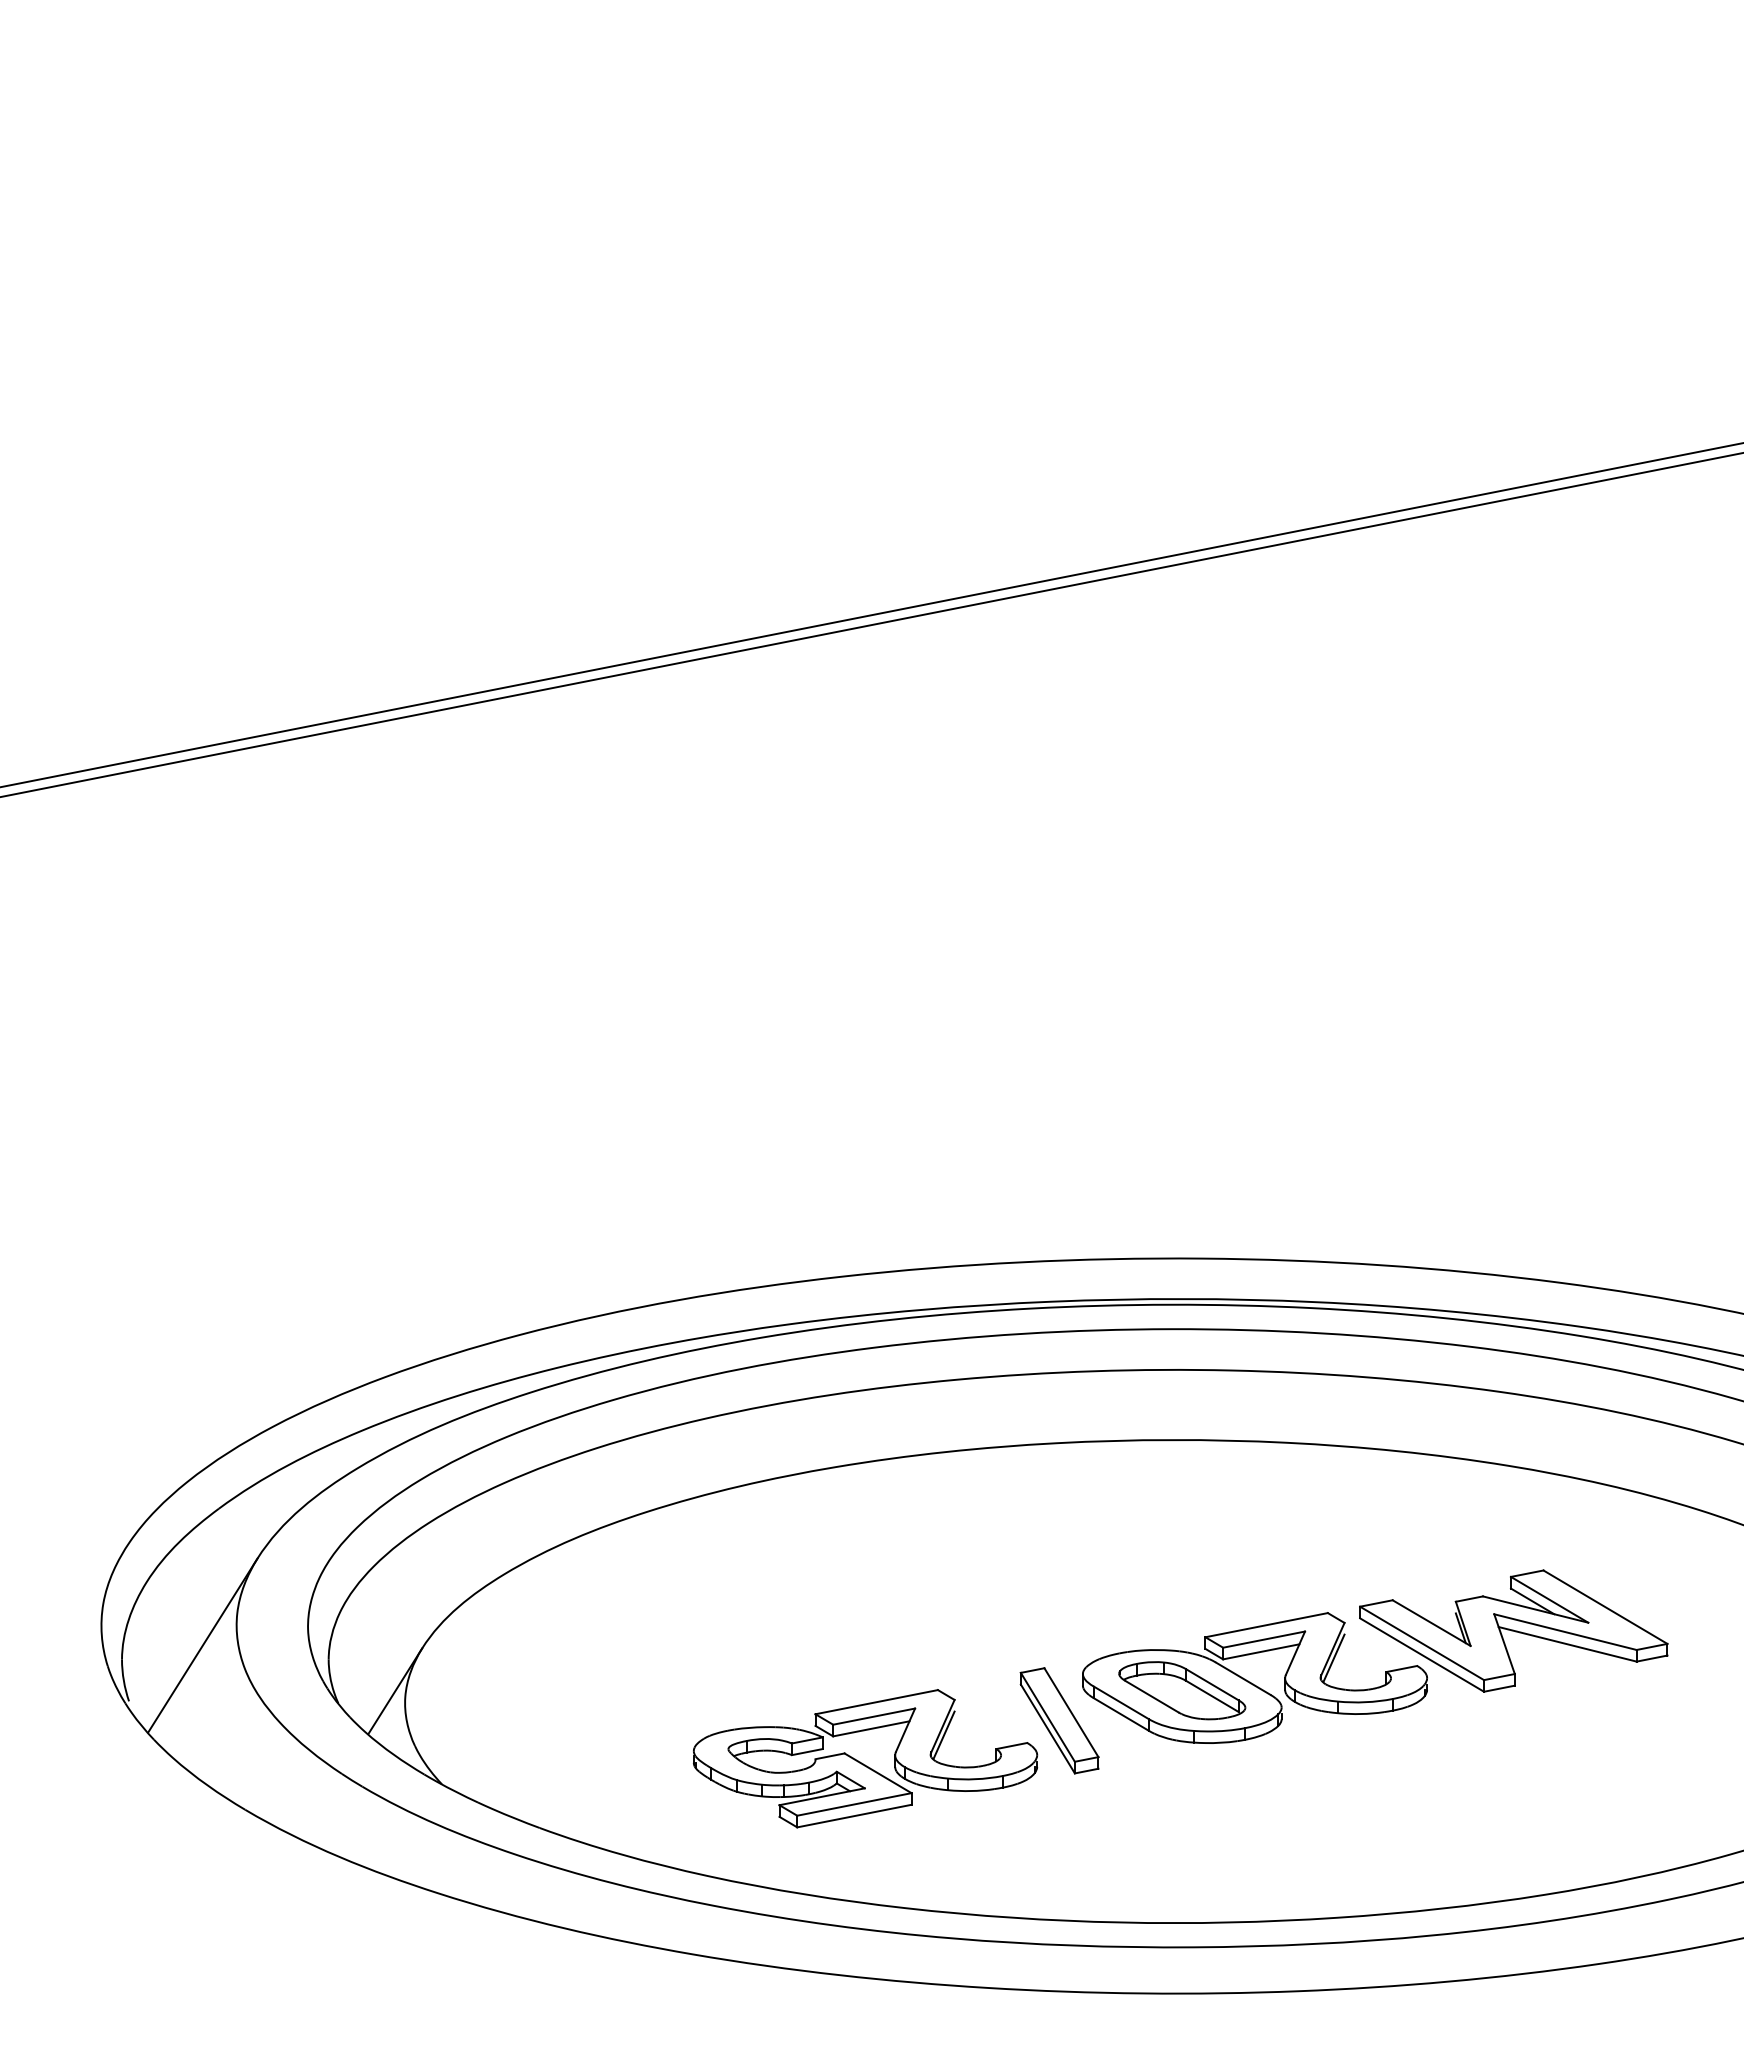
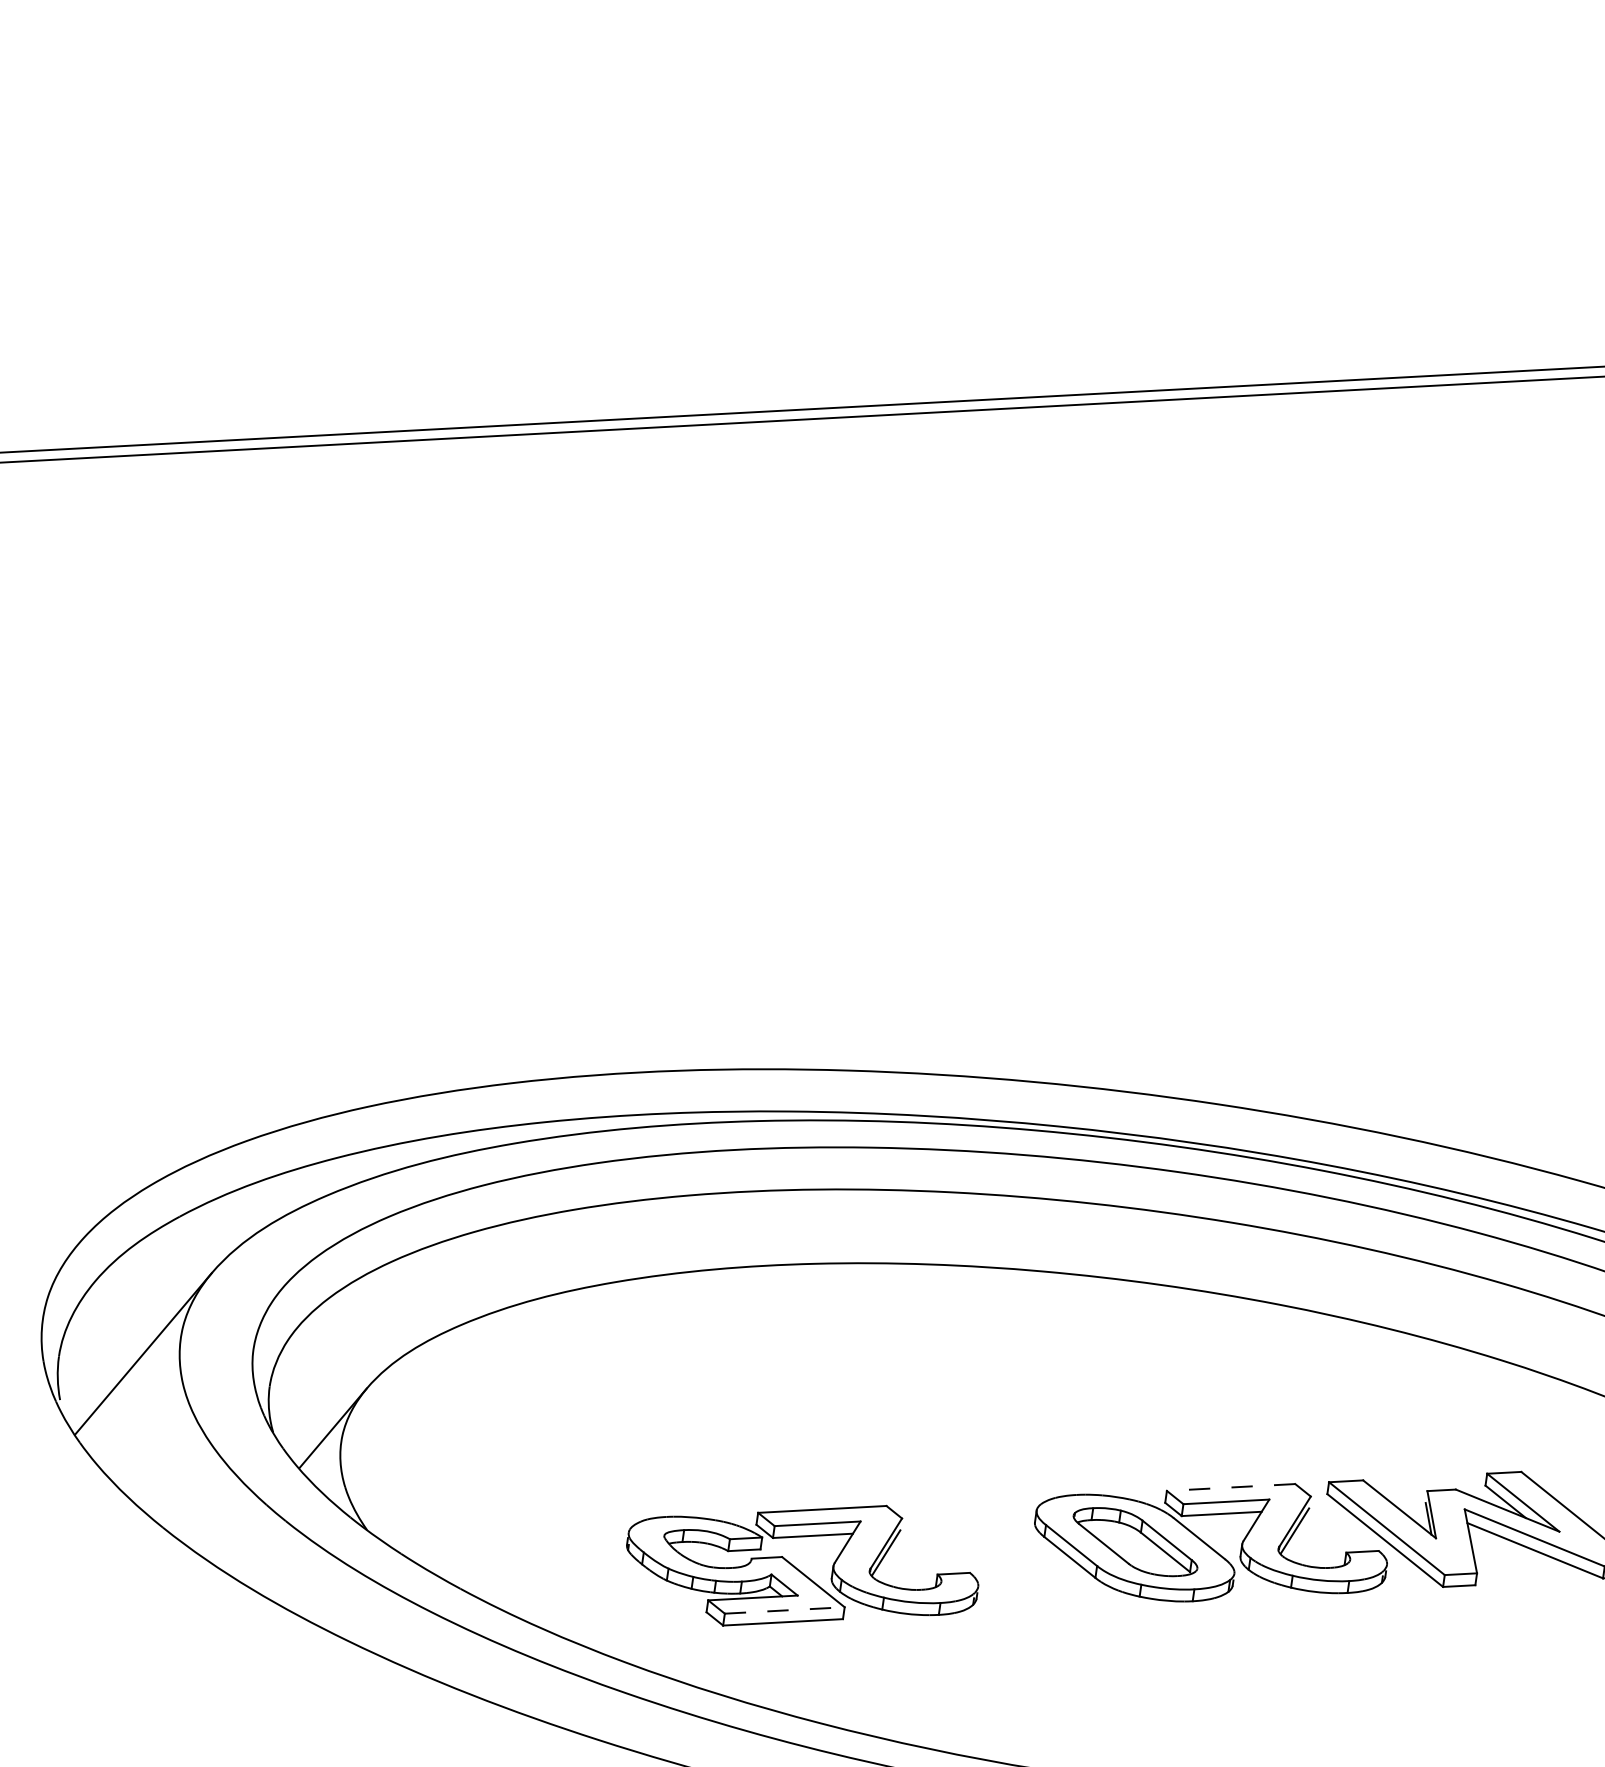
line: (1266, 1625) -> (1230, 1487), solid -> dashed
part: (1059, 1720) -> (1006, 1554), removed
line: (854, 1804) -> (784, 1610), solid -> dashed

